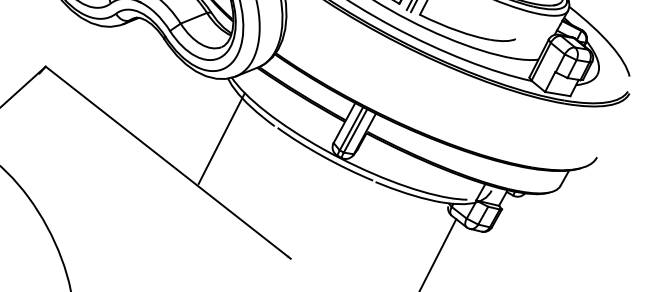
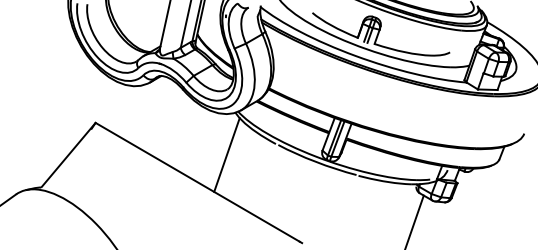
line: (221, 137) -> (226, 154), moved

